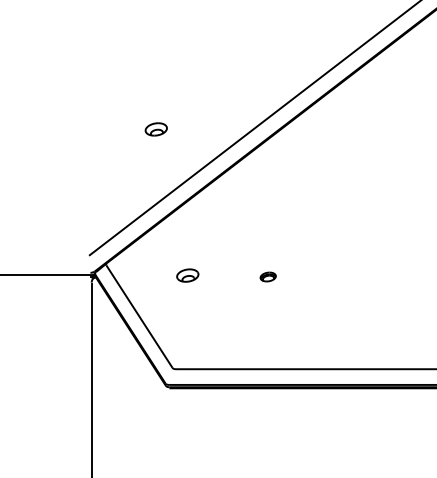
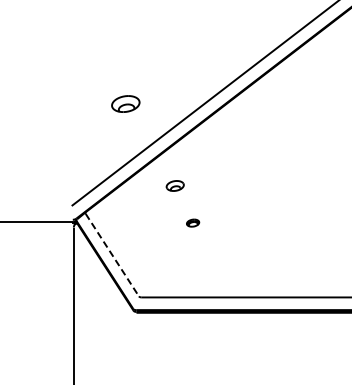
part: (155, 129) -> (125, 104), size x1.6
part: (186, 274) -> (174, 185), moved
part: (268, 276) -> (193, 222), moved
line: (139, 317) -> (112, 255), solid -> dashed

